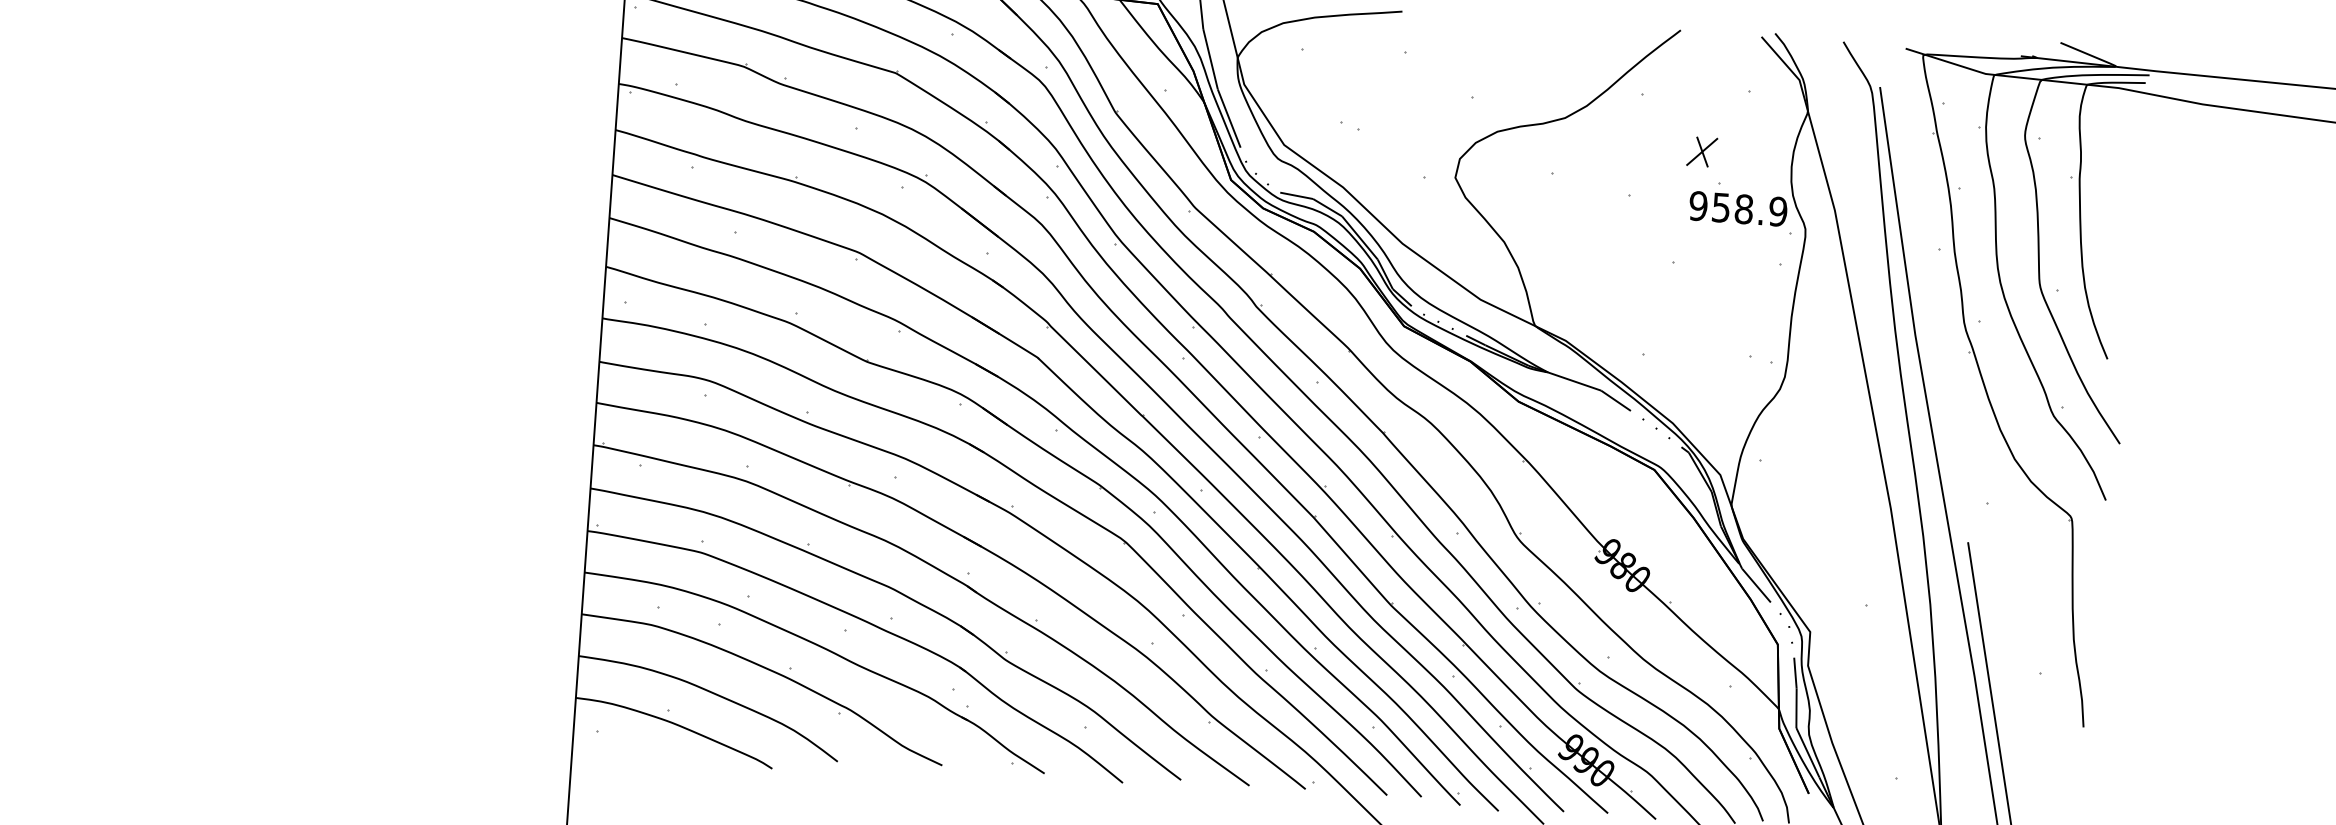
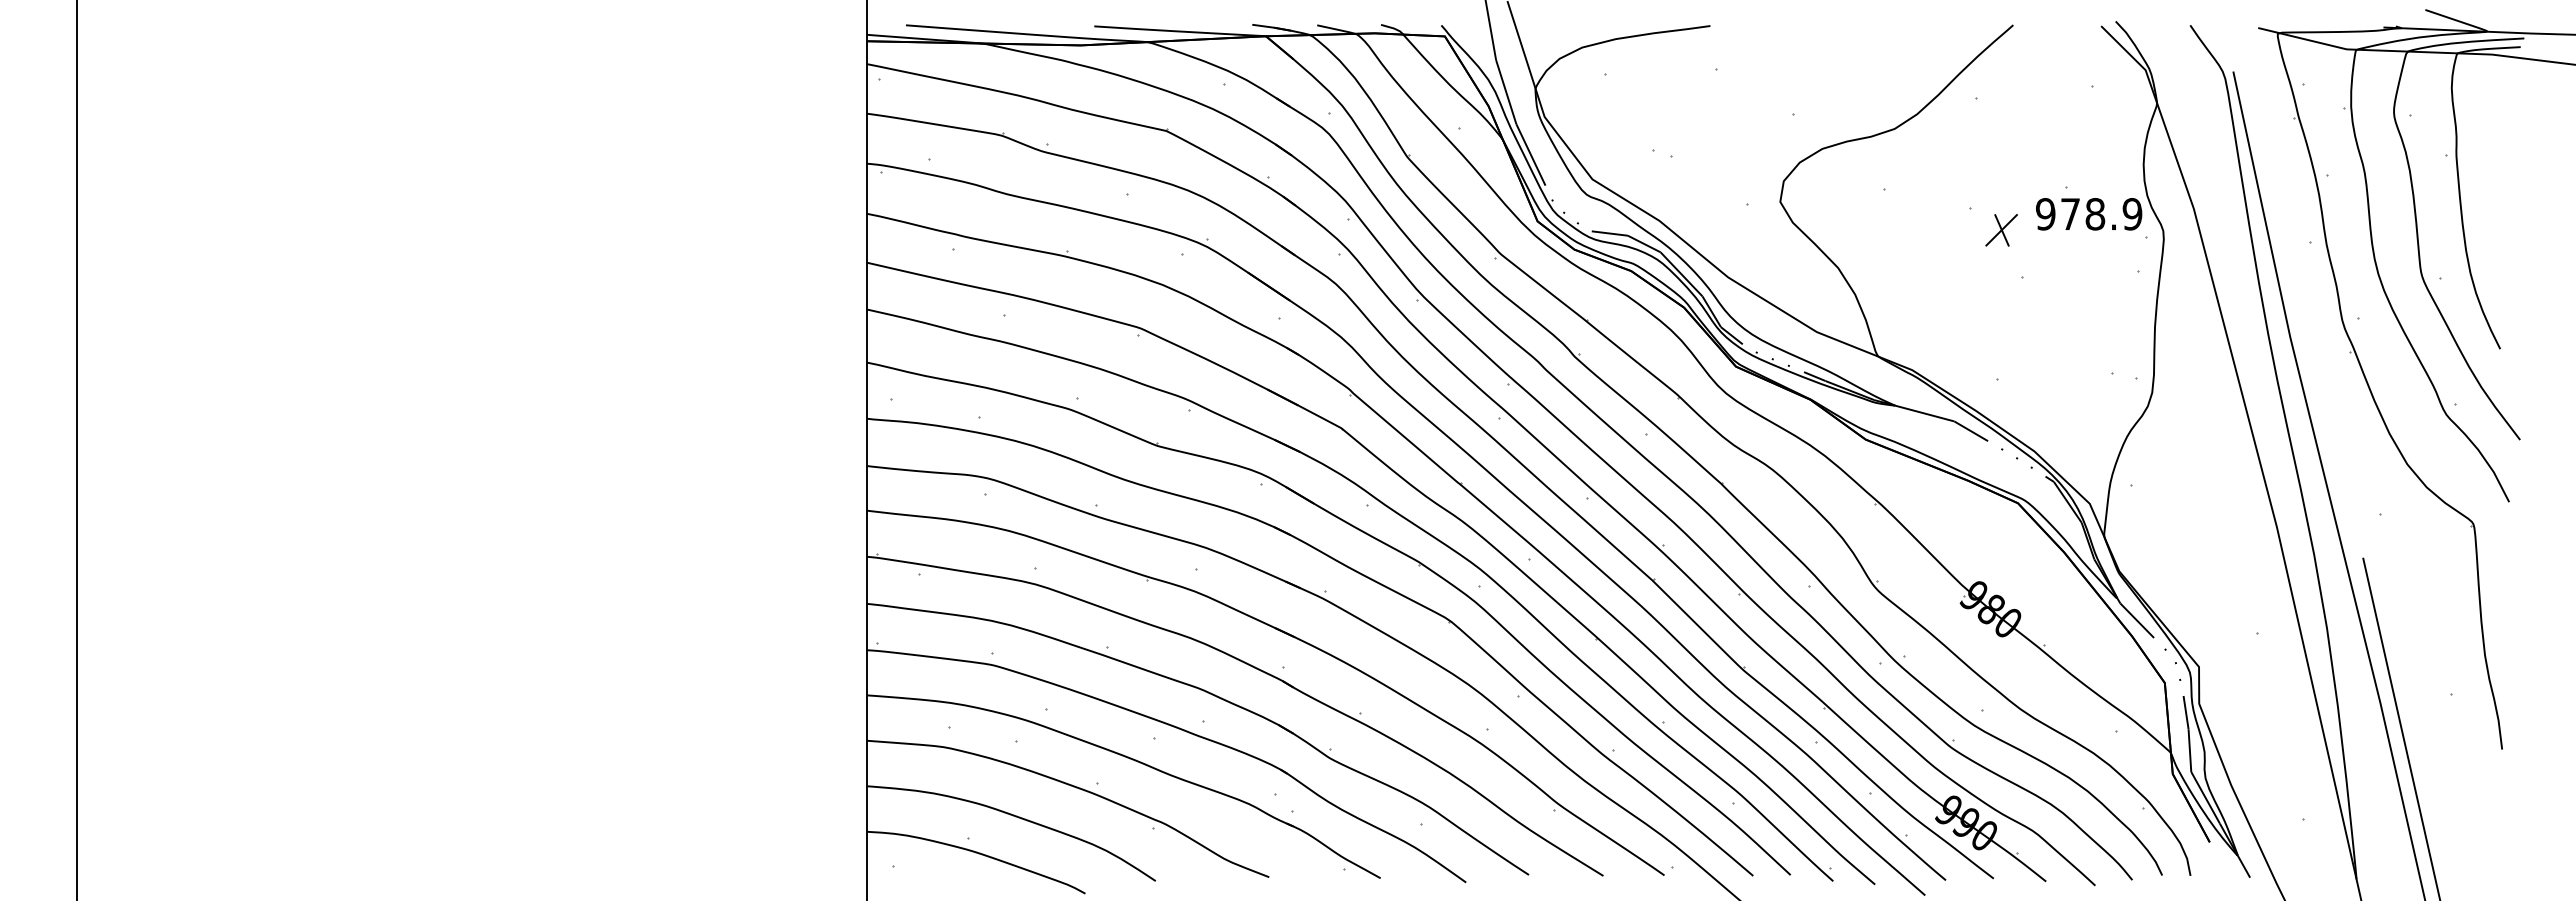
part: (1702, 152) -> (2001, 230), moved
text: (1721, 207) -> (2070, 214), 958.9 -> 978.9

